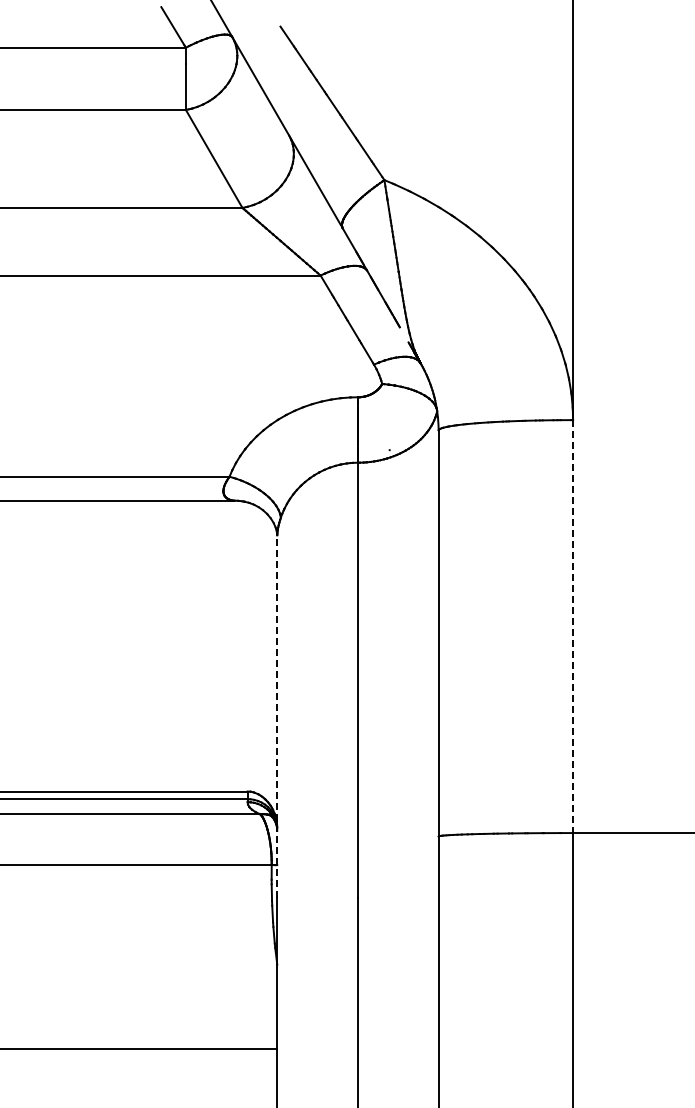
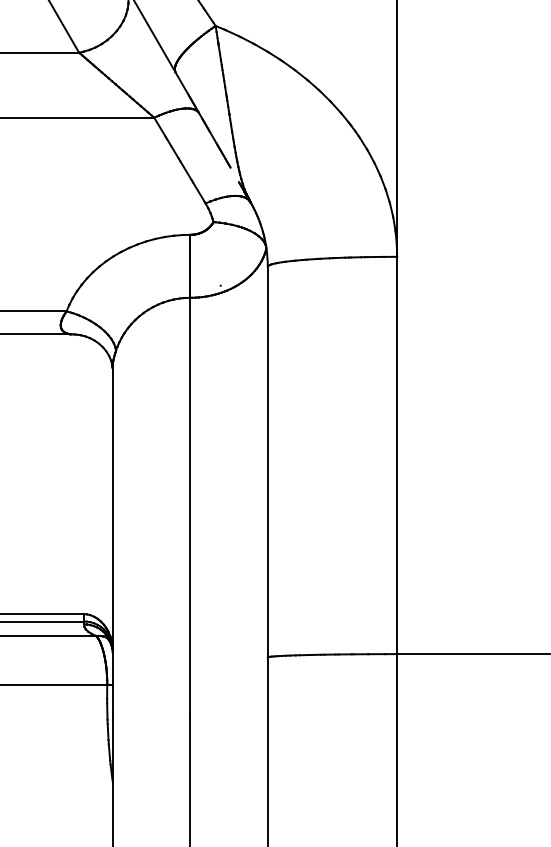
line: (573, 627) -> (397, 456), dashed -> solid
line: (277, 716) -> (112, 541), dashed -> solid

